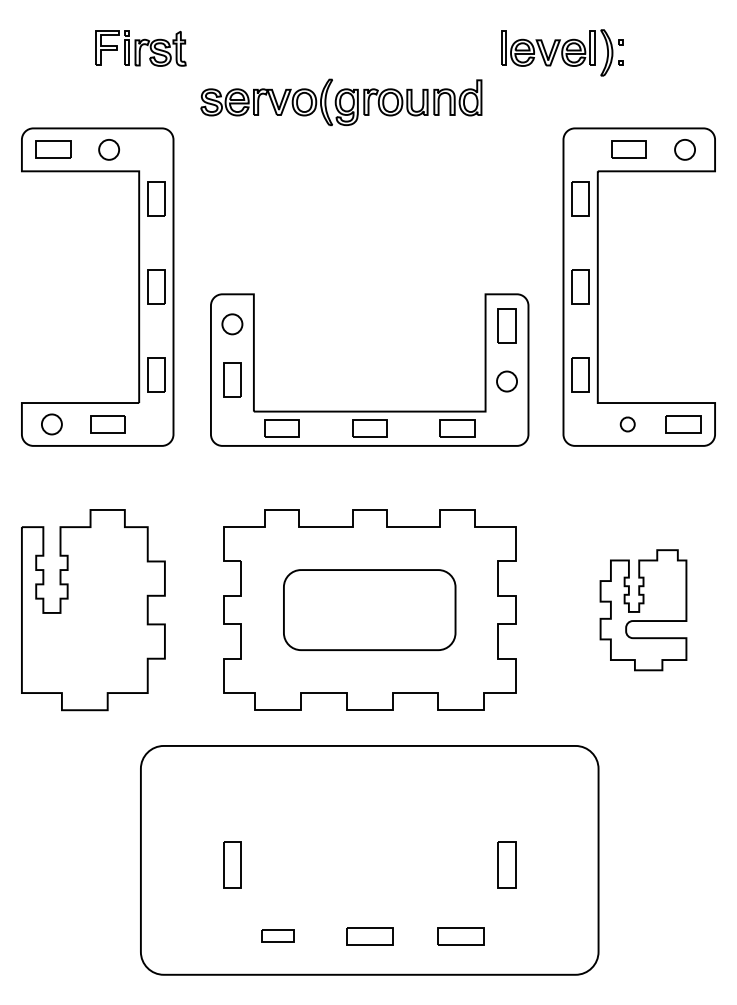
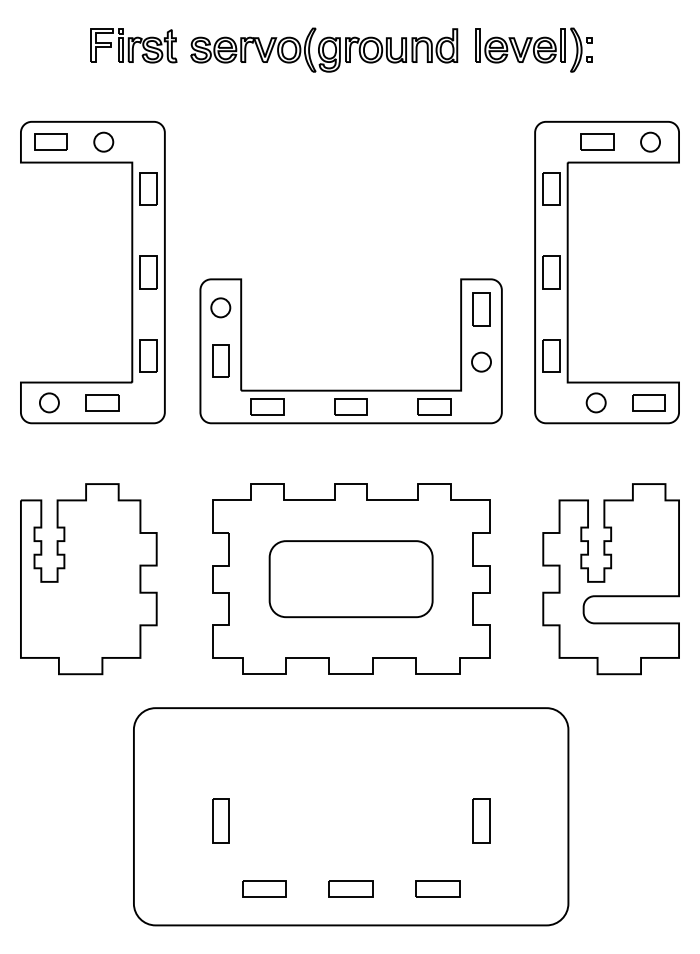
part: (341, 101) -> (324, 49), moved
part: (627, 424) -> (595, 402), size x1.43
part: (642, 610) -> (610, 579), size x1.67
part: (278, 935) -> (264, 888), size x1.43

